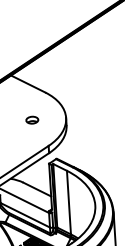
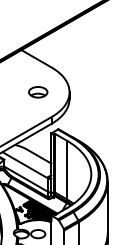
part: (32, 120) -> (38, 92), size x1.67

